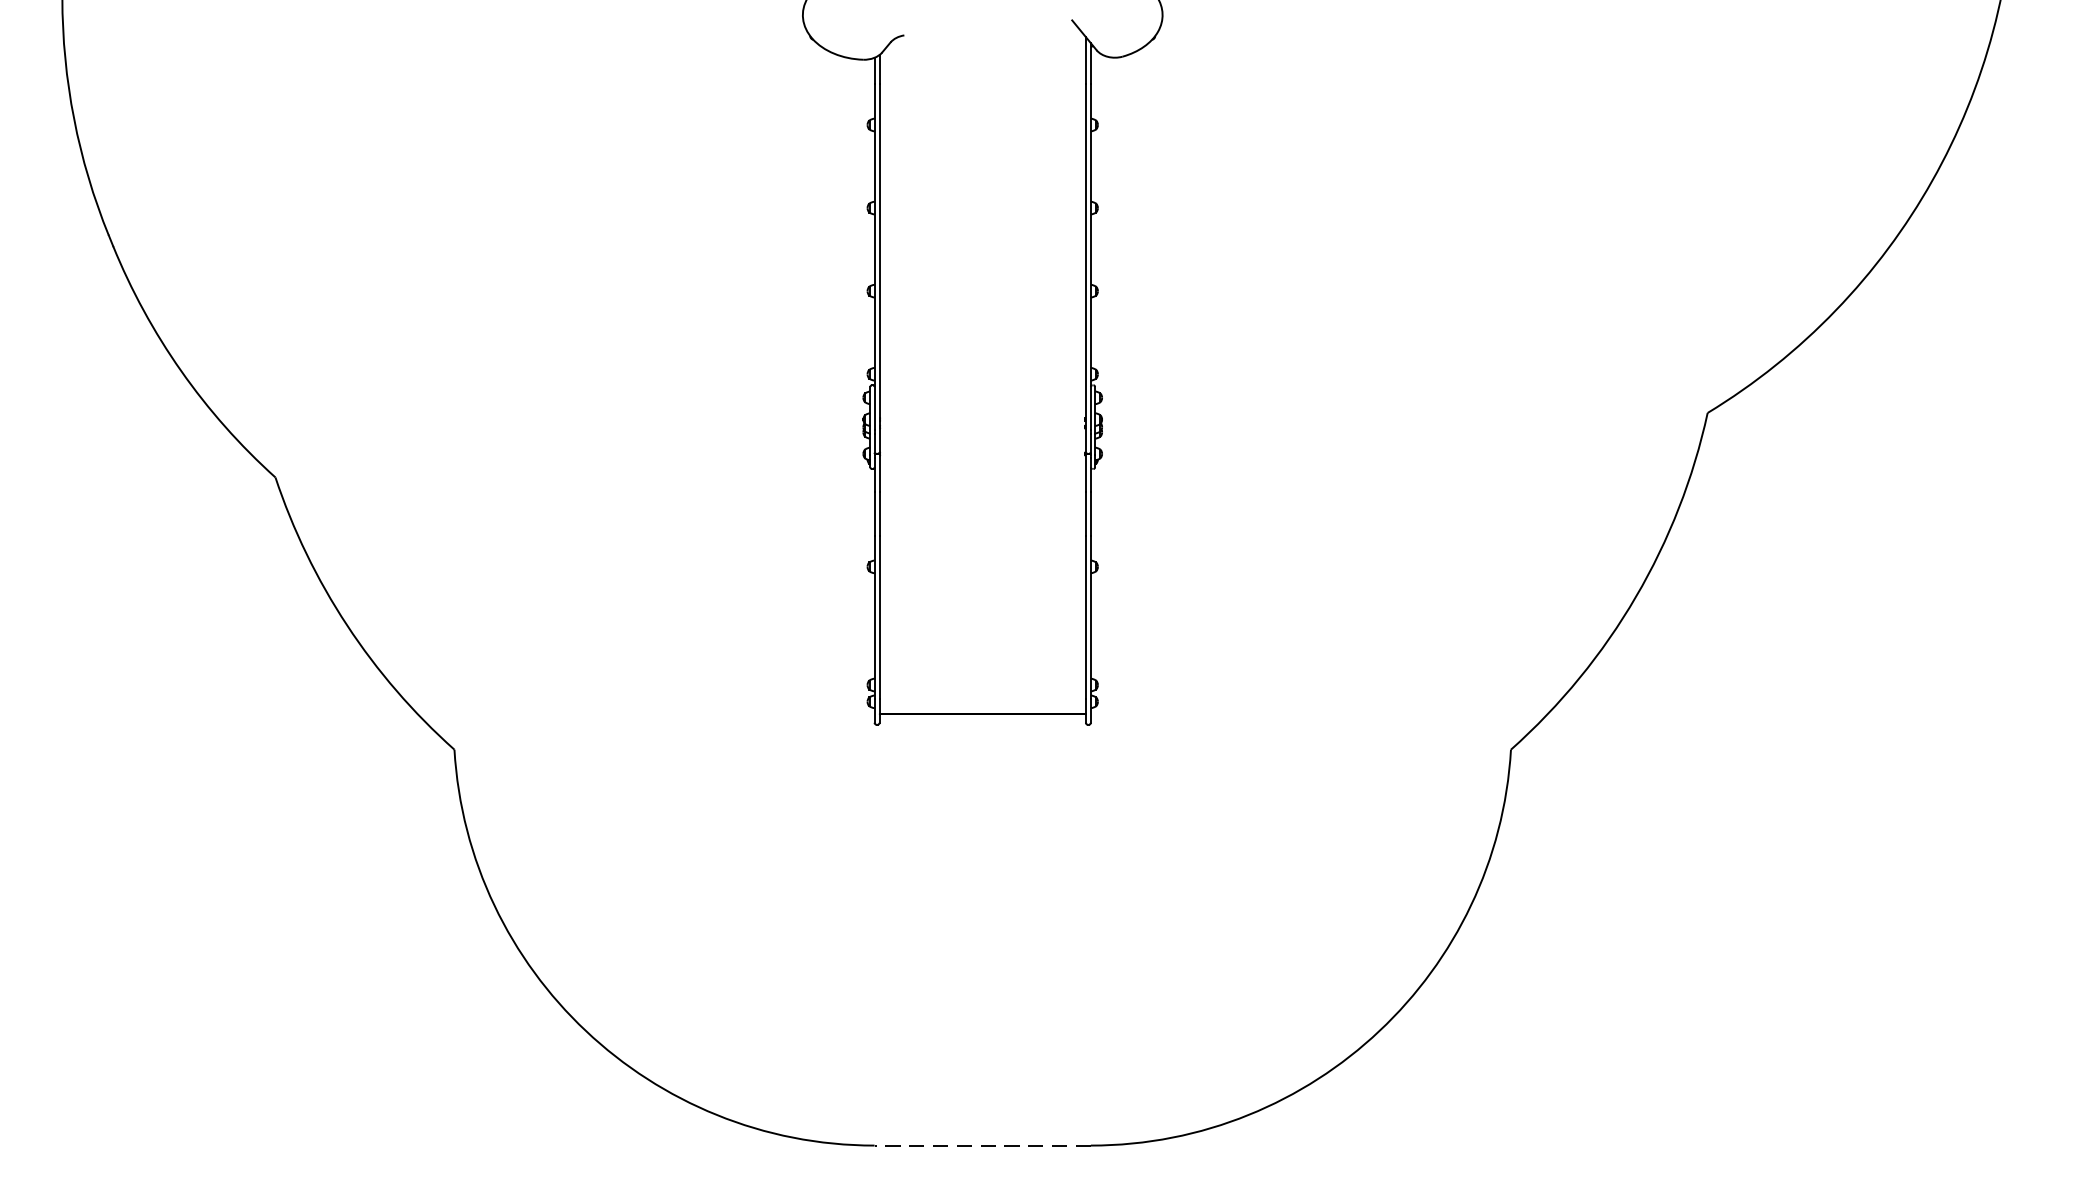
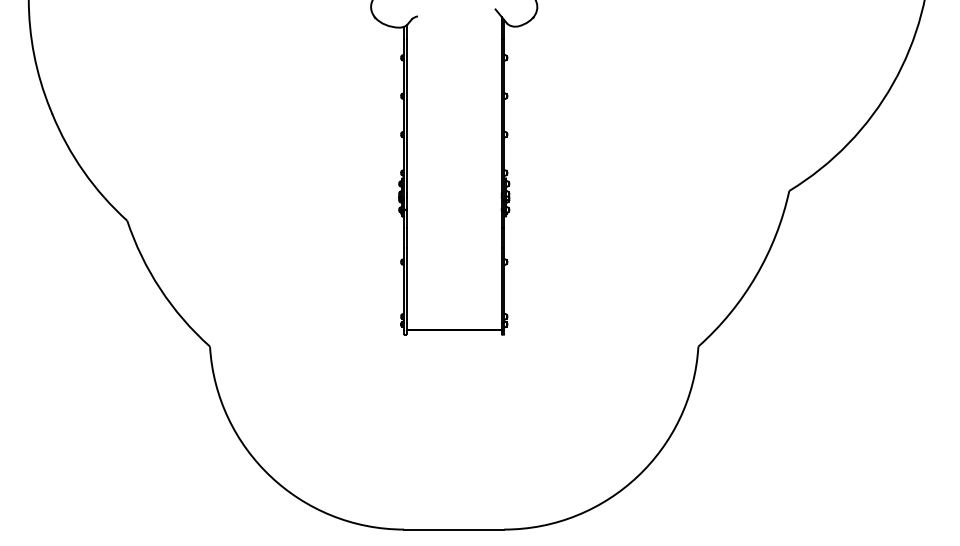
line: (983, 1145) -> (454, 529), dashed -> solid

